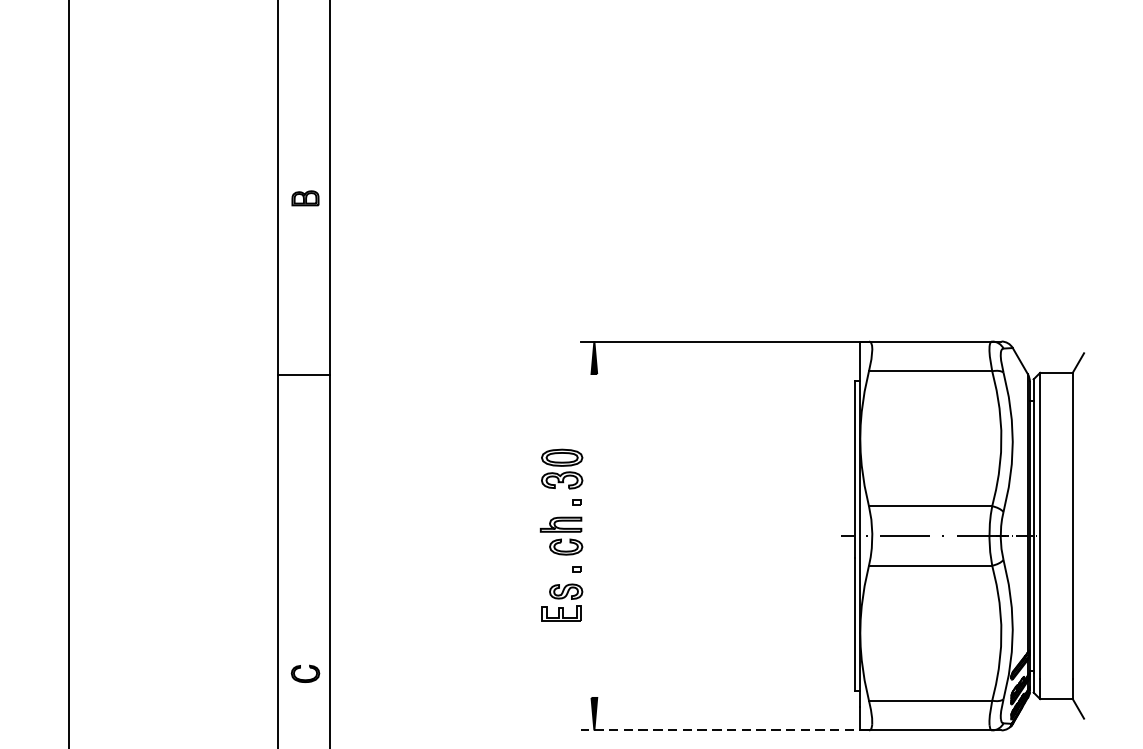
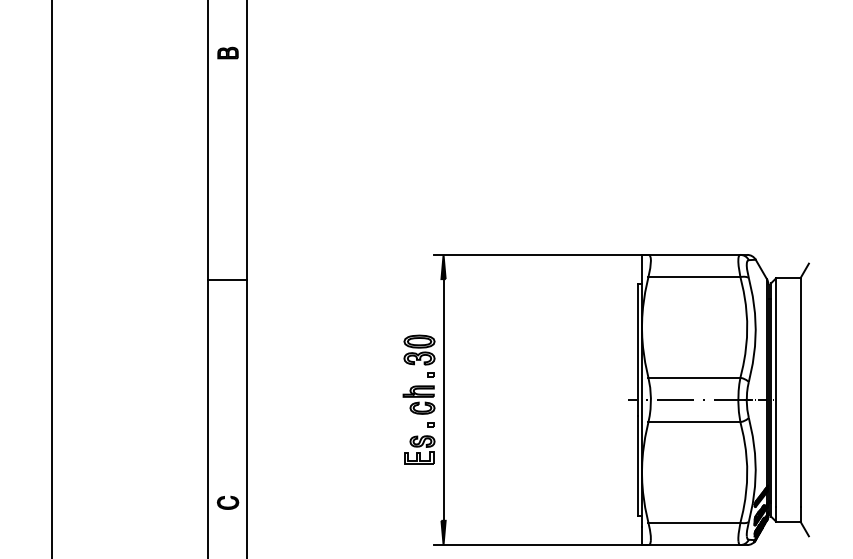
part: (304, 197) -> (227, 52), moved
line: (594, 535) -> (443, 399), added
line: (724, 731) -> (540, 545), dashed -> solid

